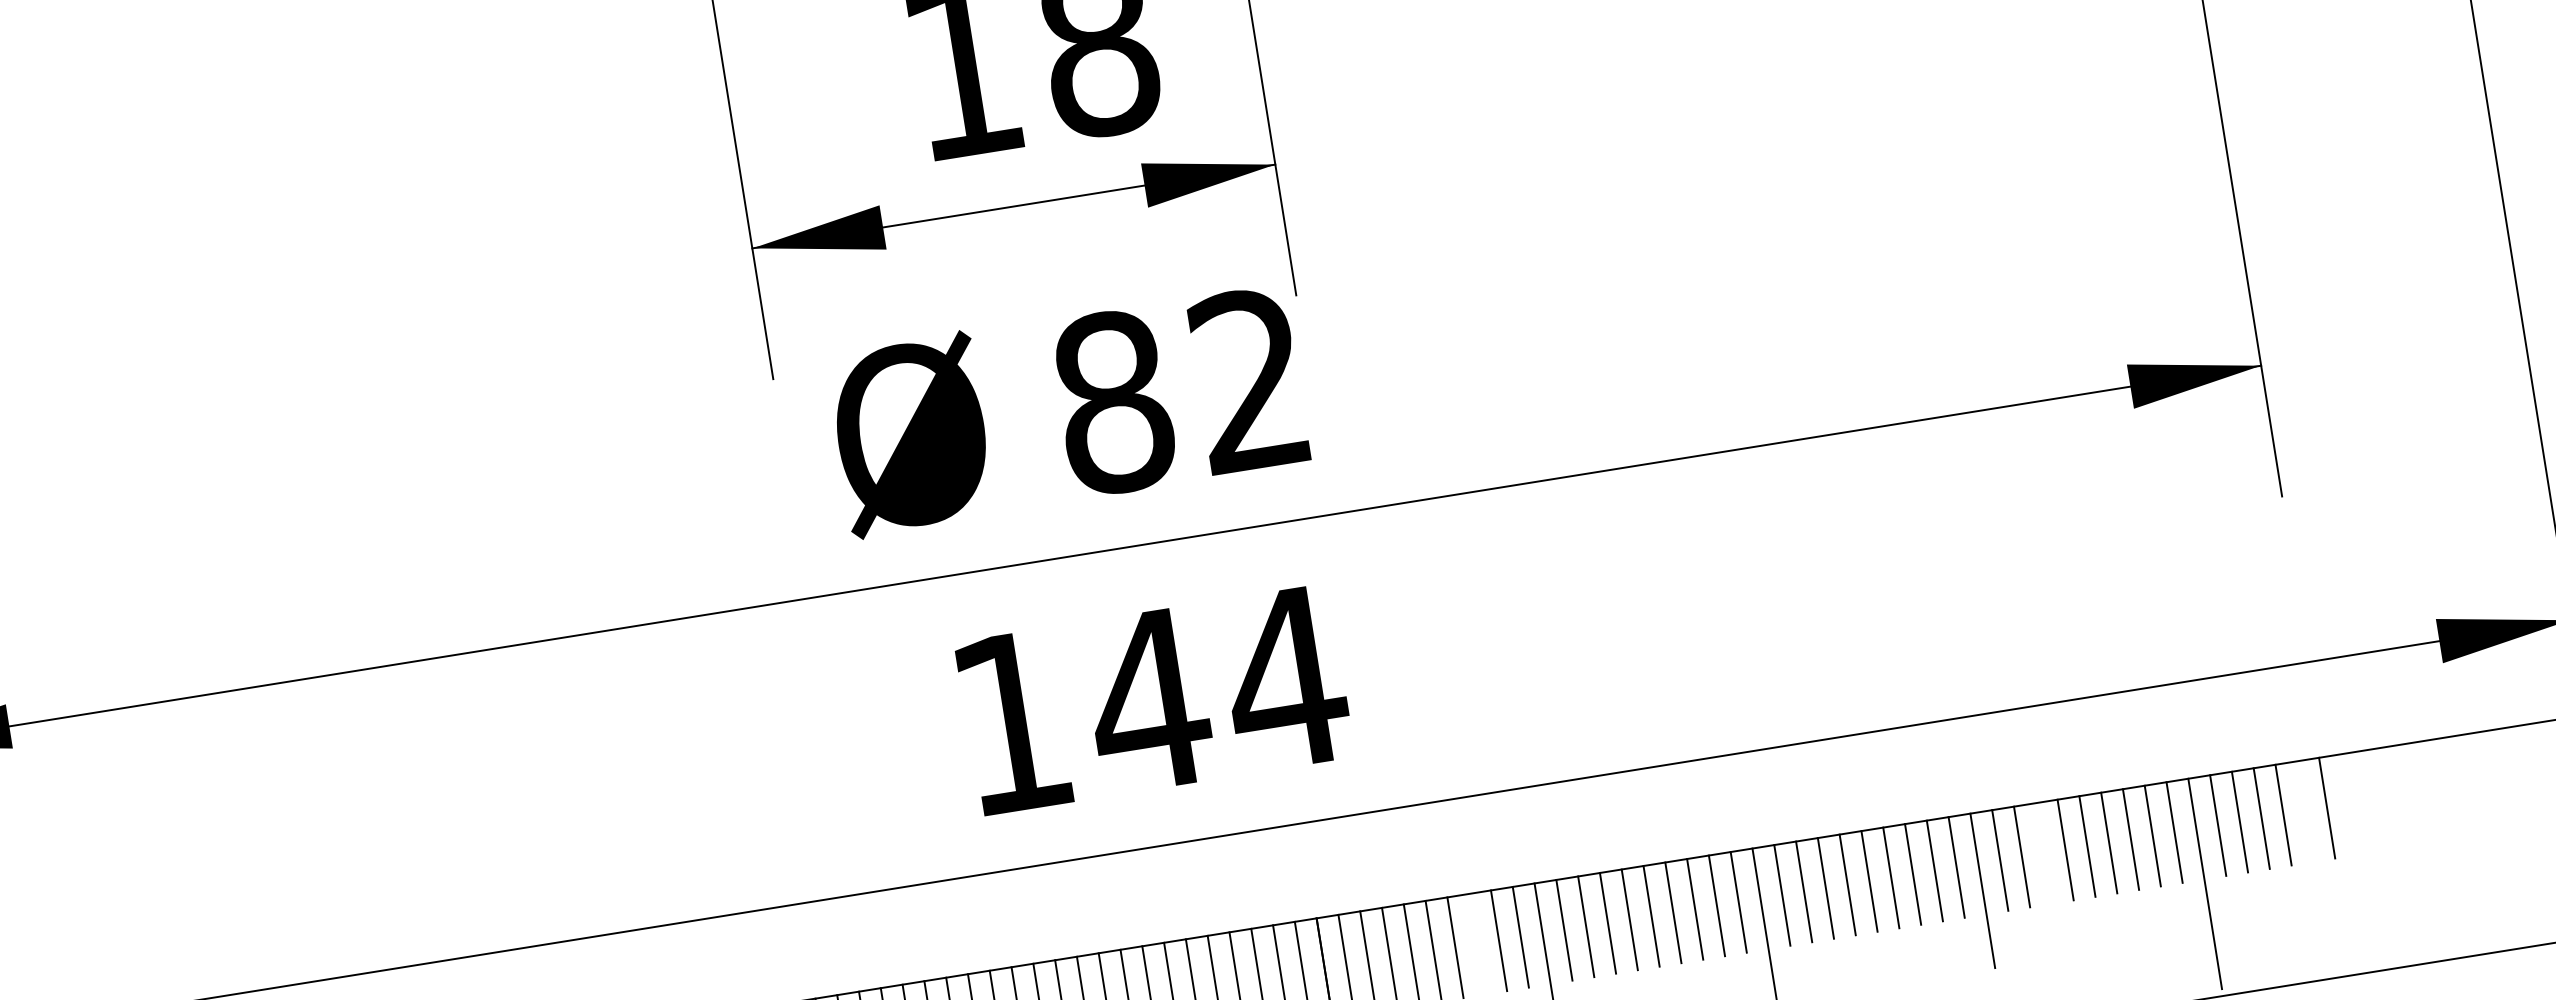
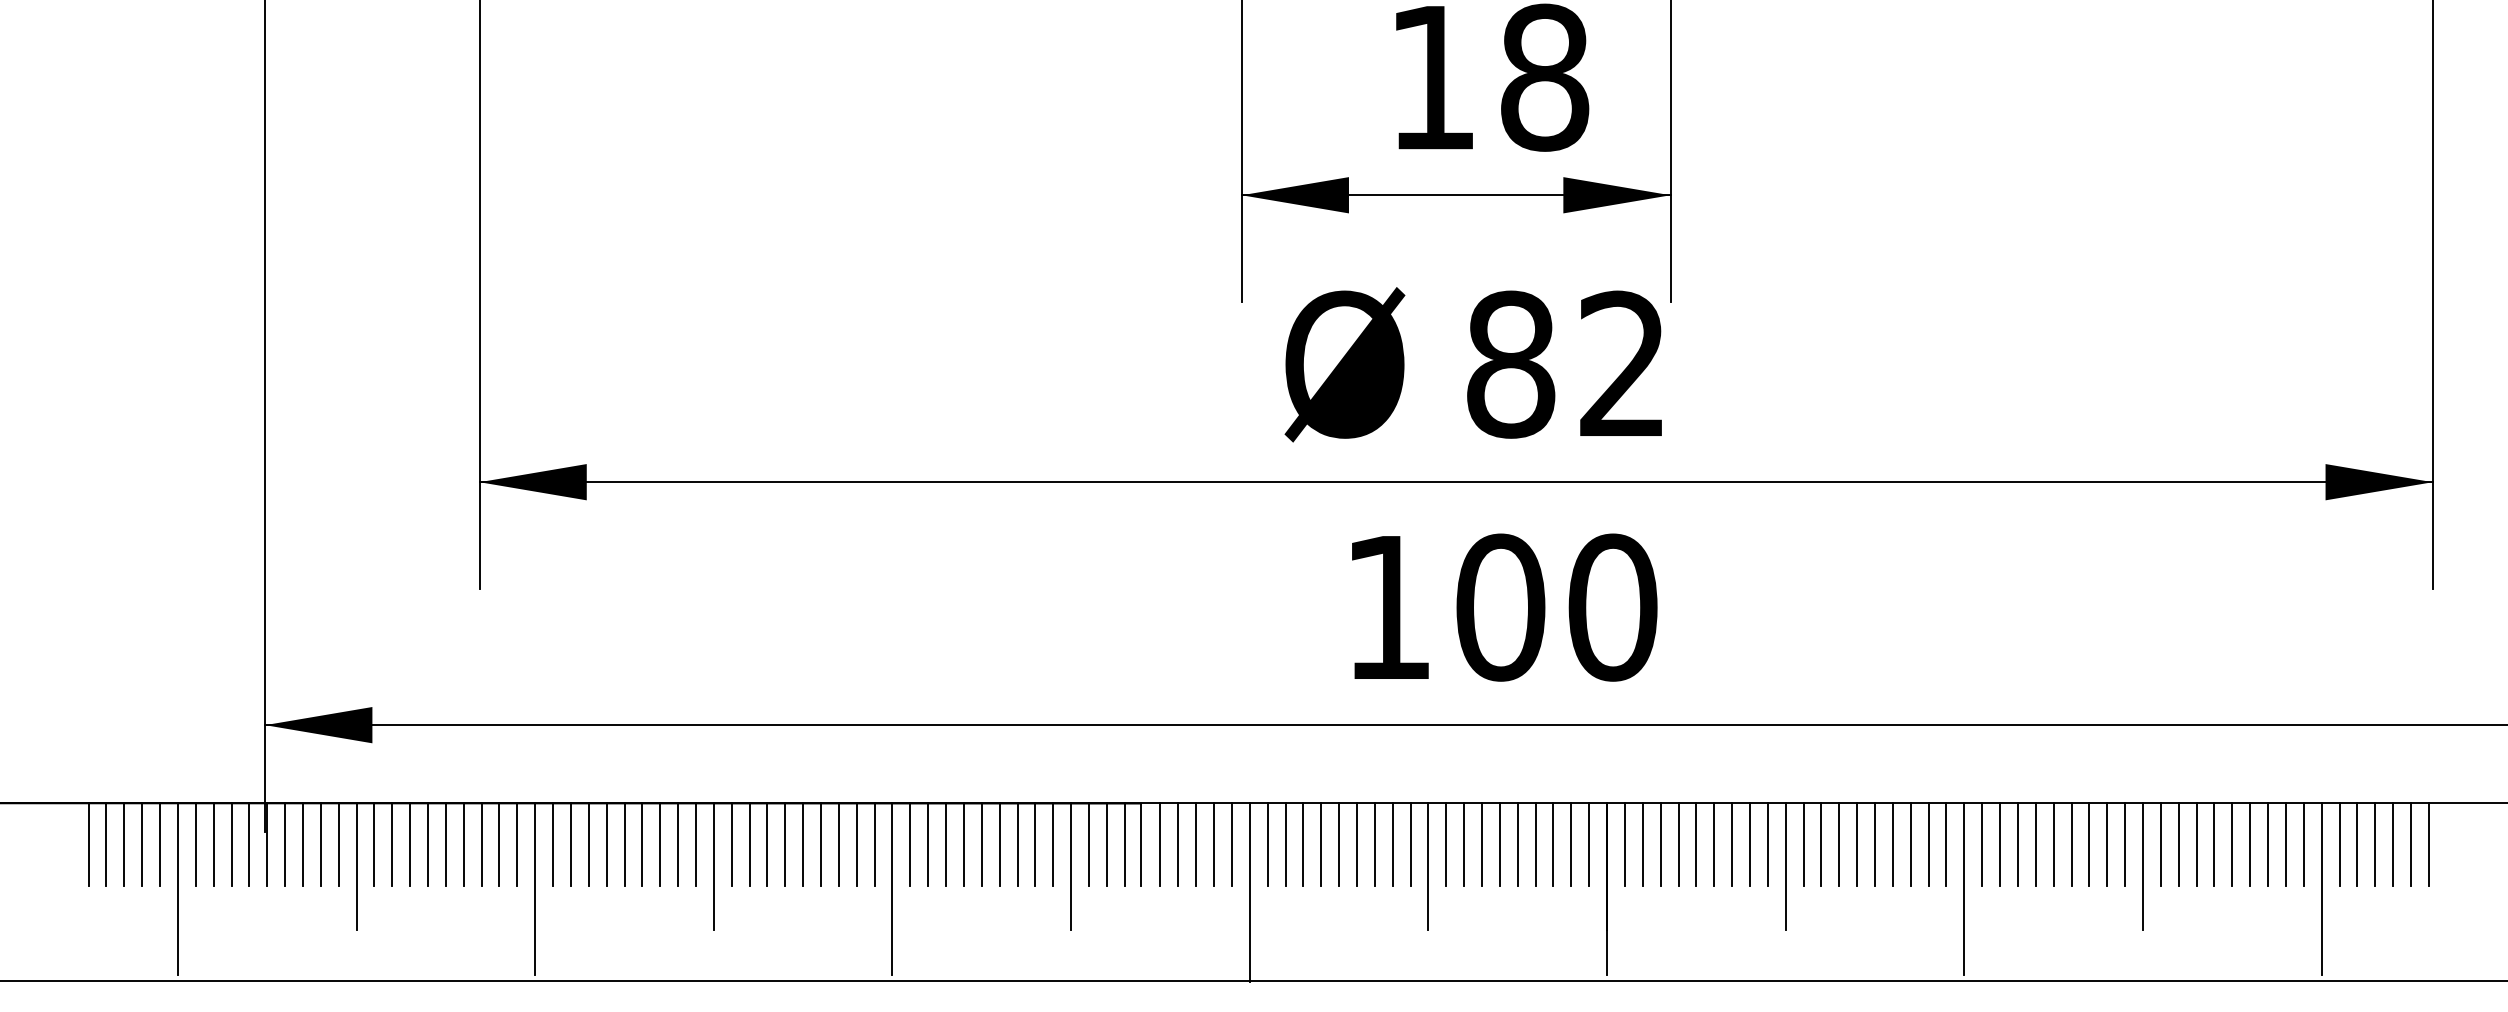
text: (1216, 689) -> (1556, 607), 144 -> 100
line: (2304, 810) -> (2410, 843), added
line: (2043, 852) -> (2196, 843), added
line: (1477, 943) -> (1732, 843), added

